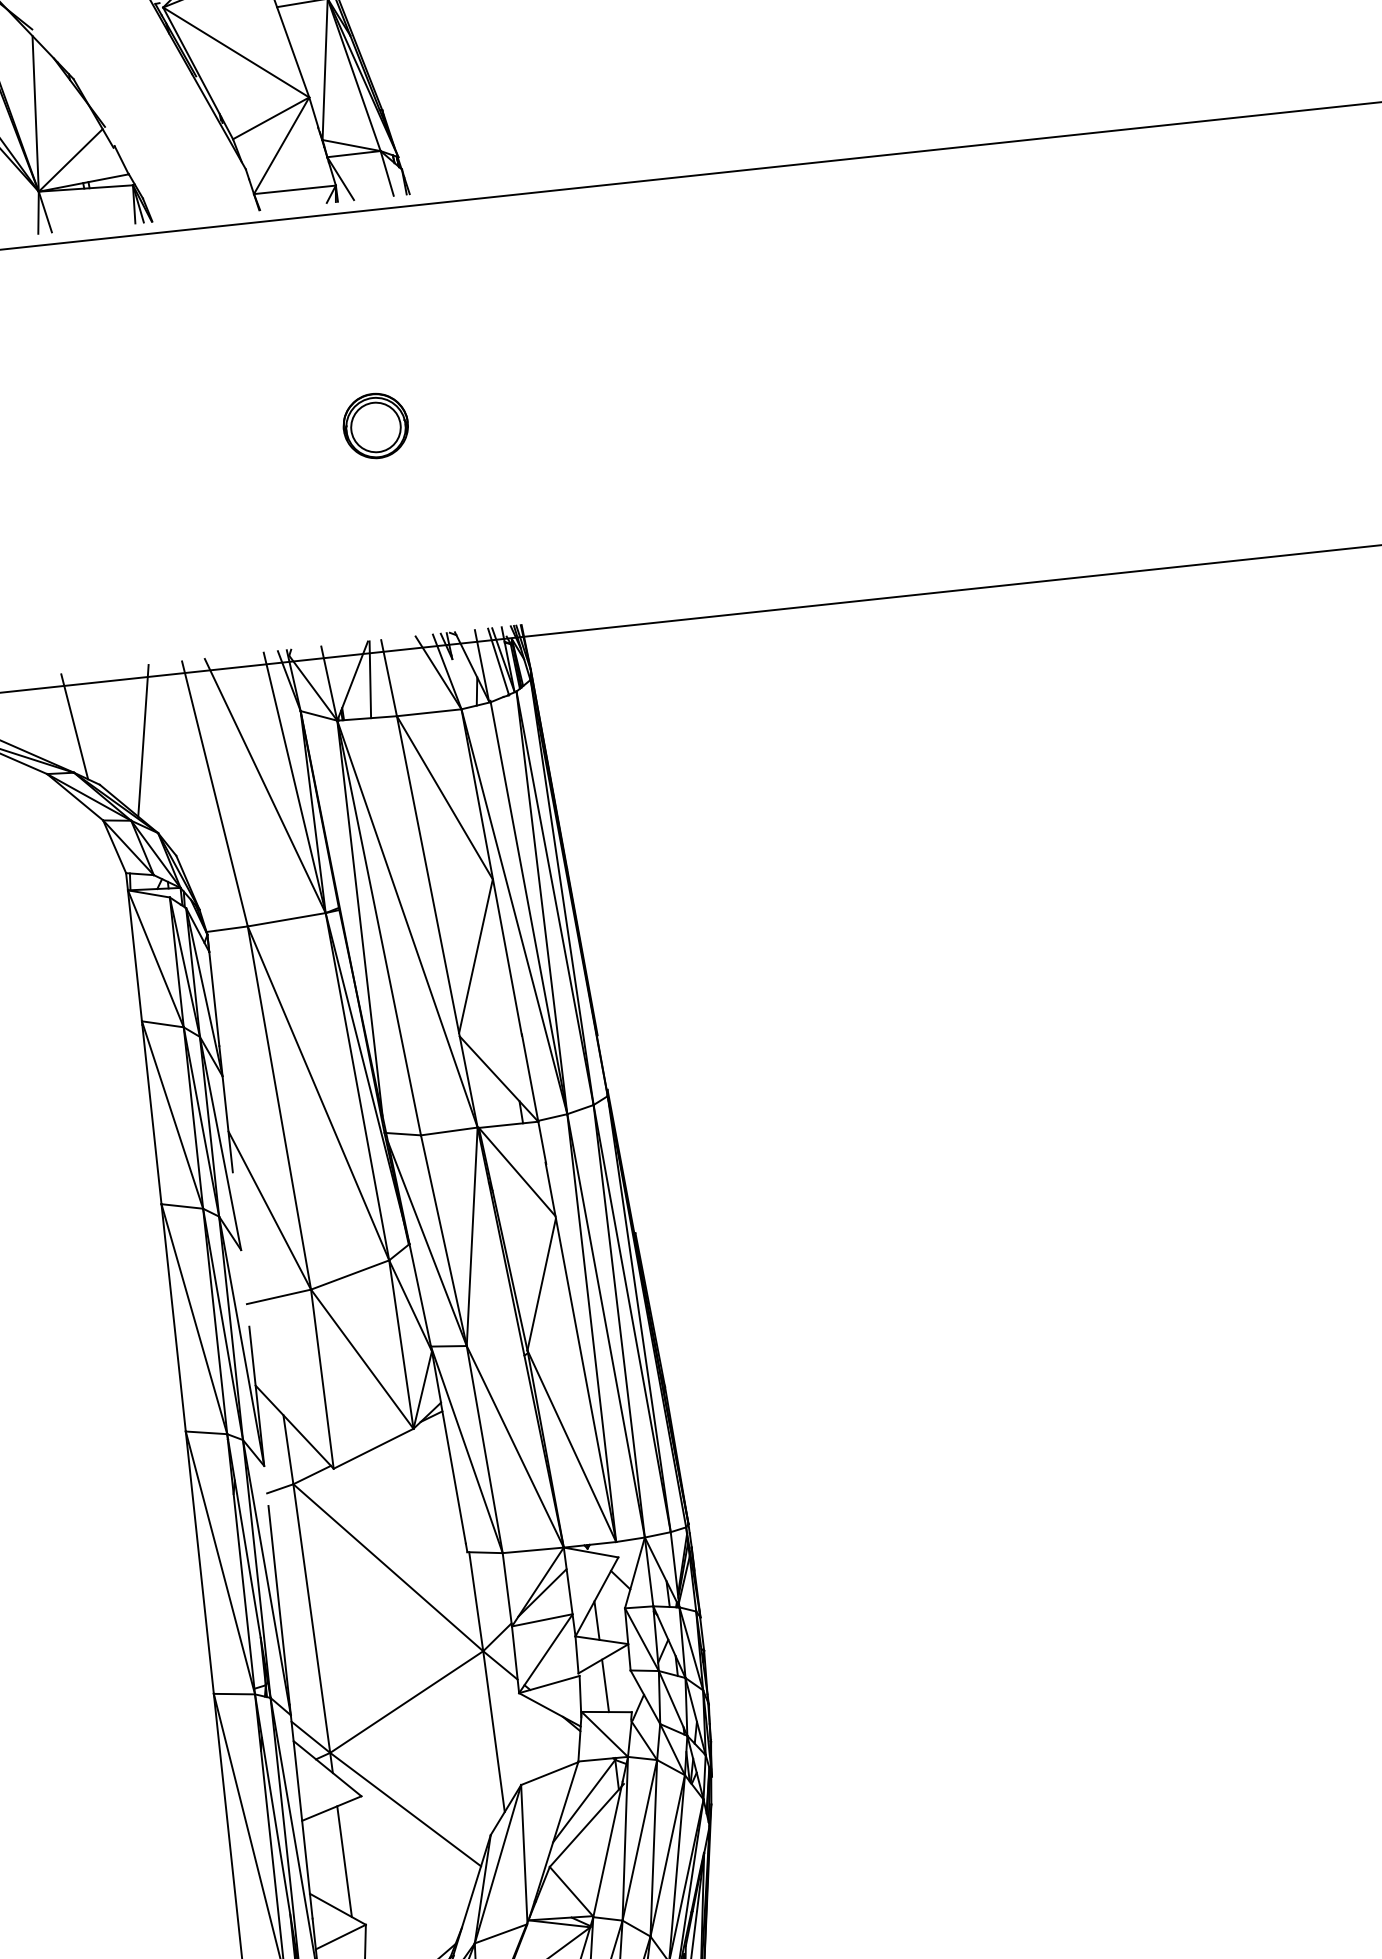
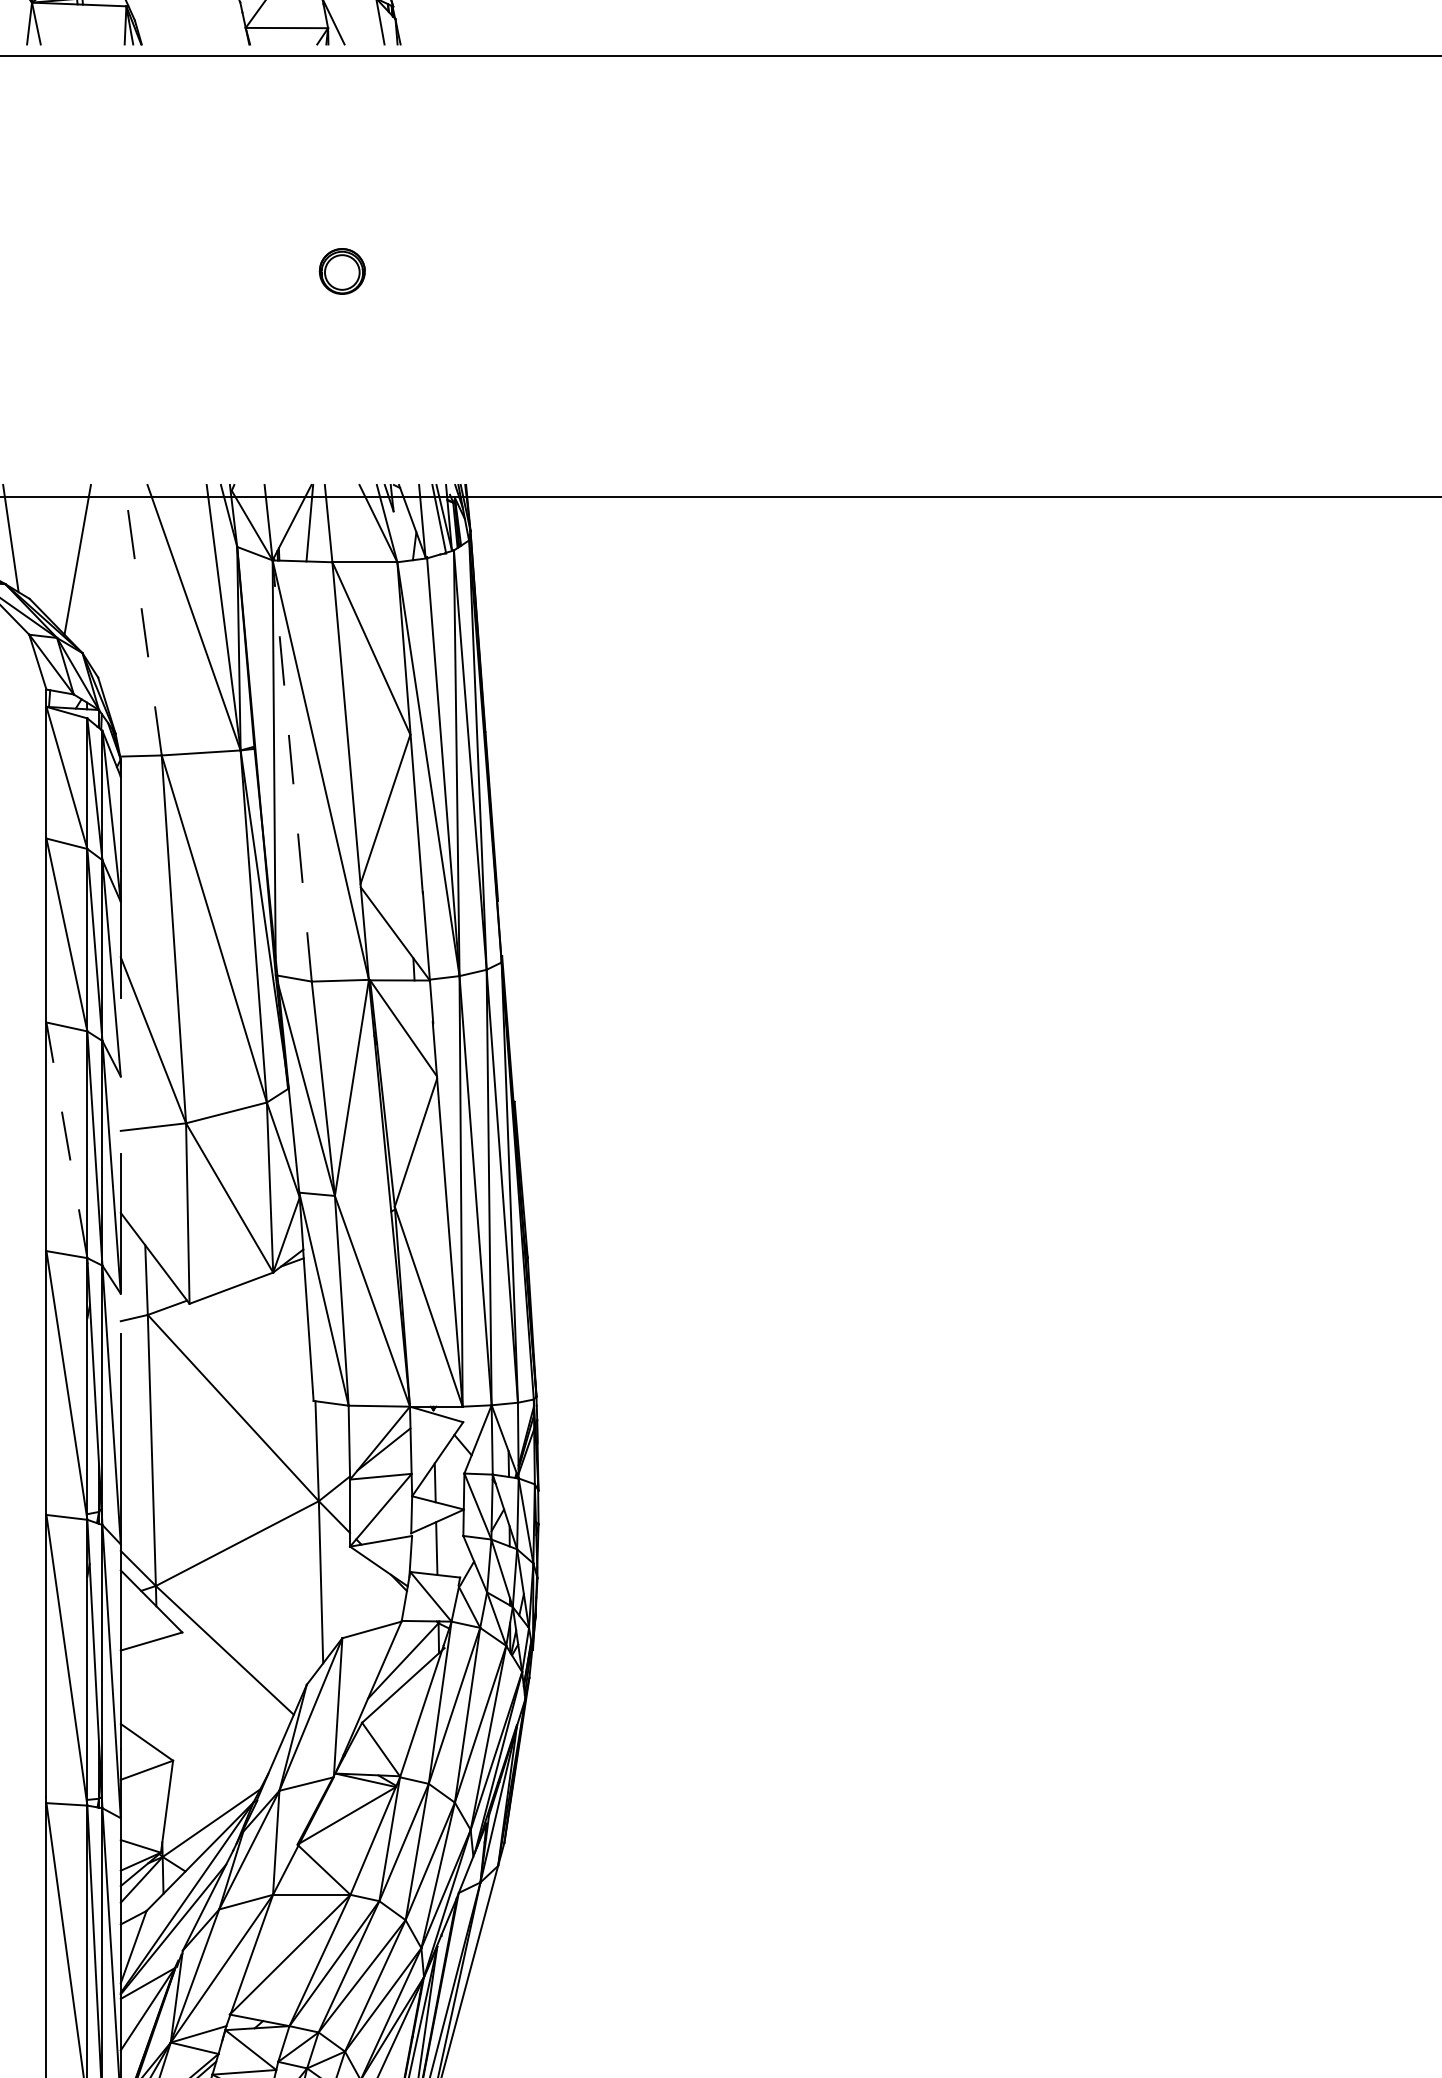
part: (376, 426) -> (342, 271), size x0.7
line: (215, 794) -> (143, 620), solid -> dashed
line: (379, 928) -> (292, 771), solid -> dashed
line: (193, 1319) -> (66, 1140), solid -> dashed
line: (344, 1861) -> (158, 1695), removed

